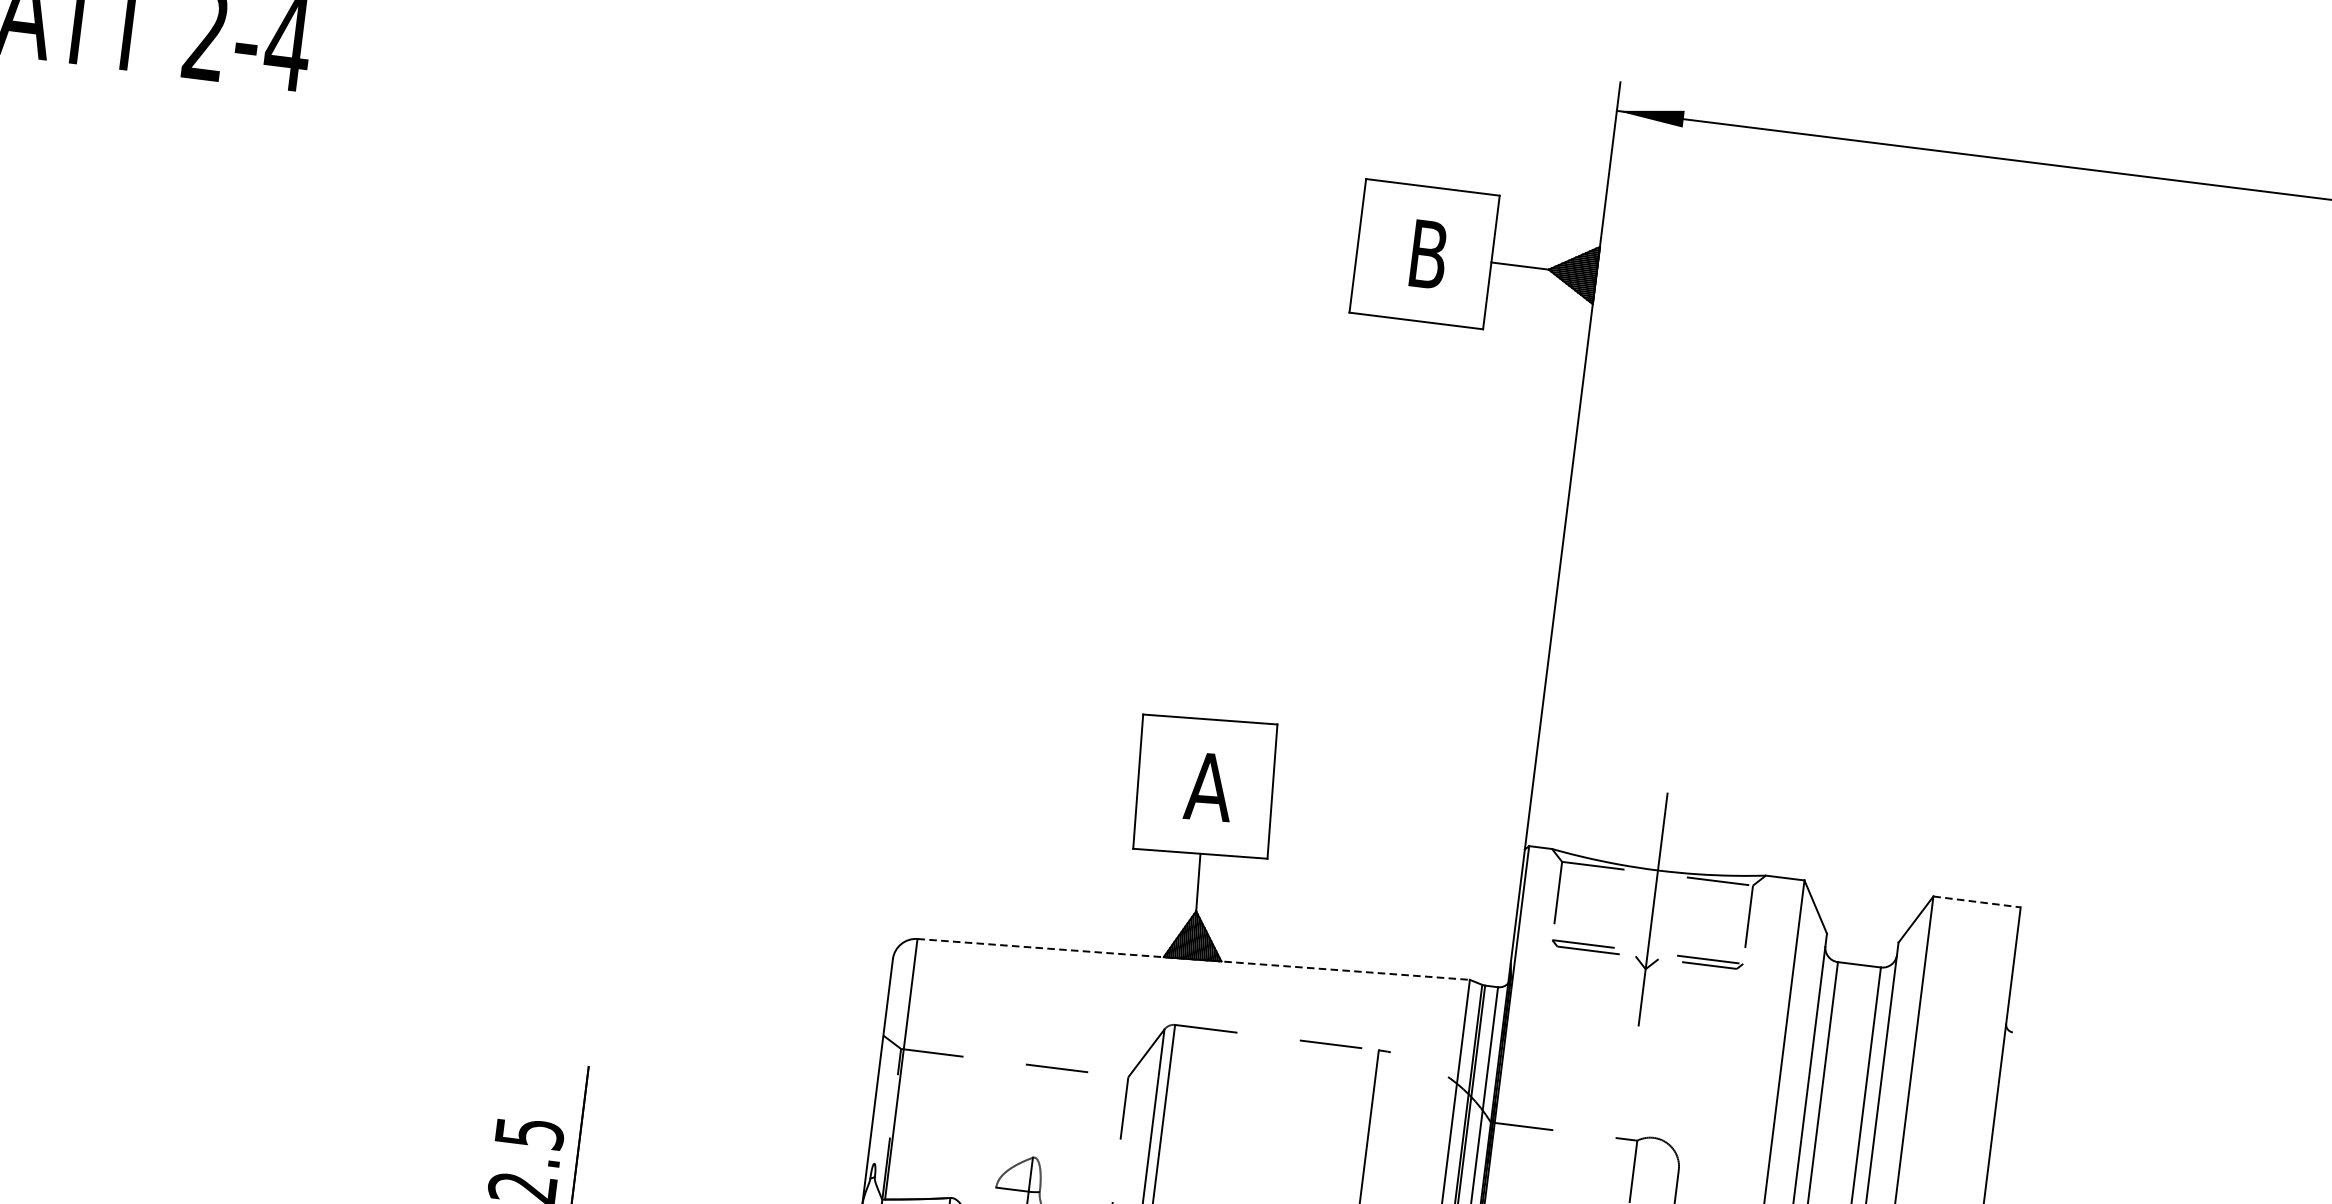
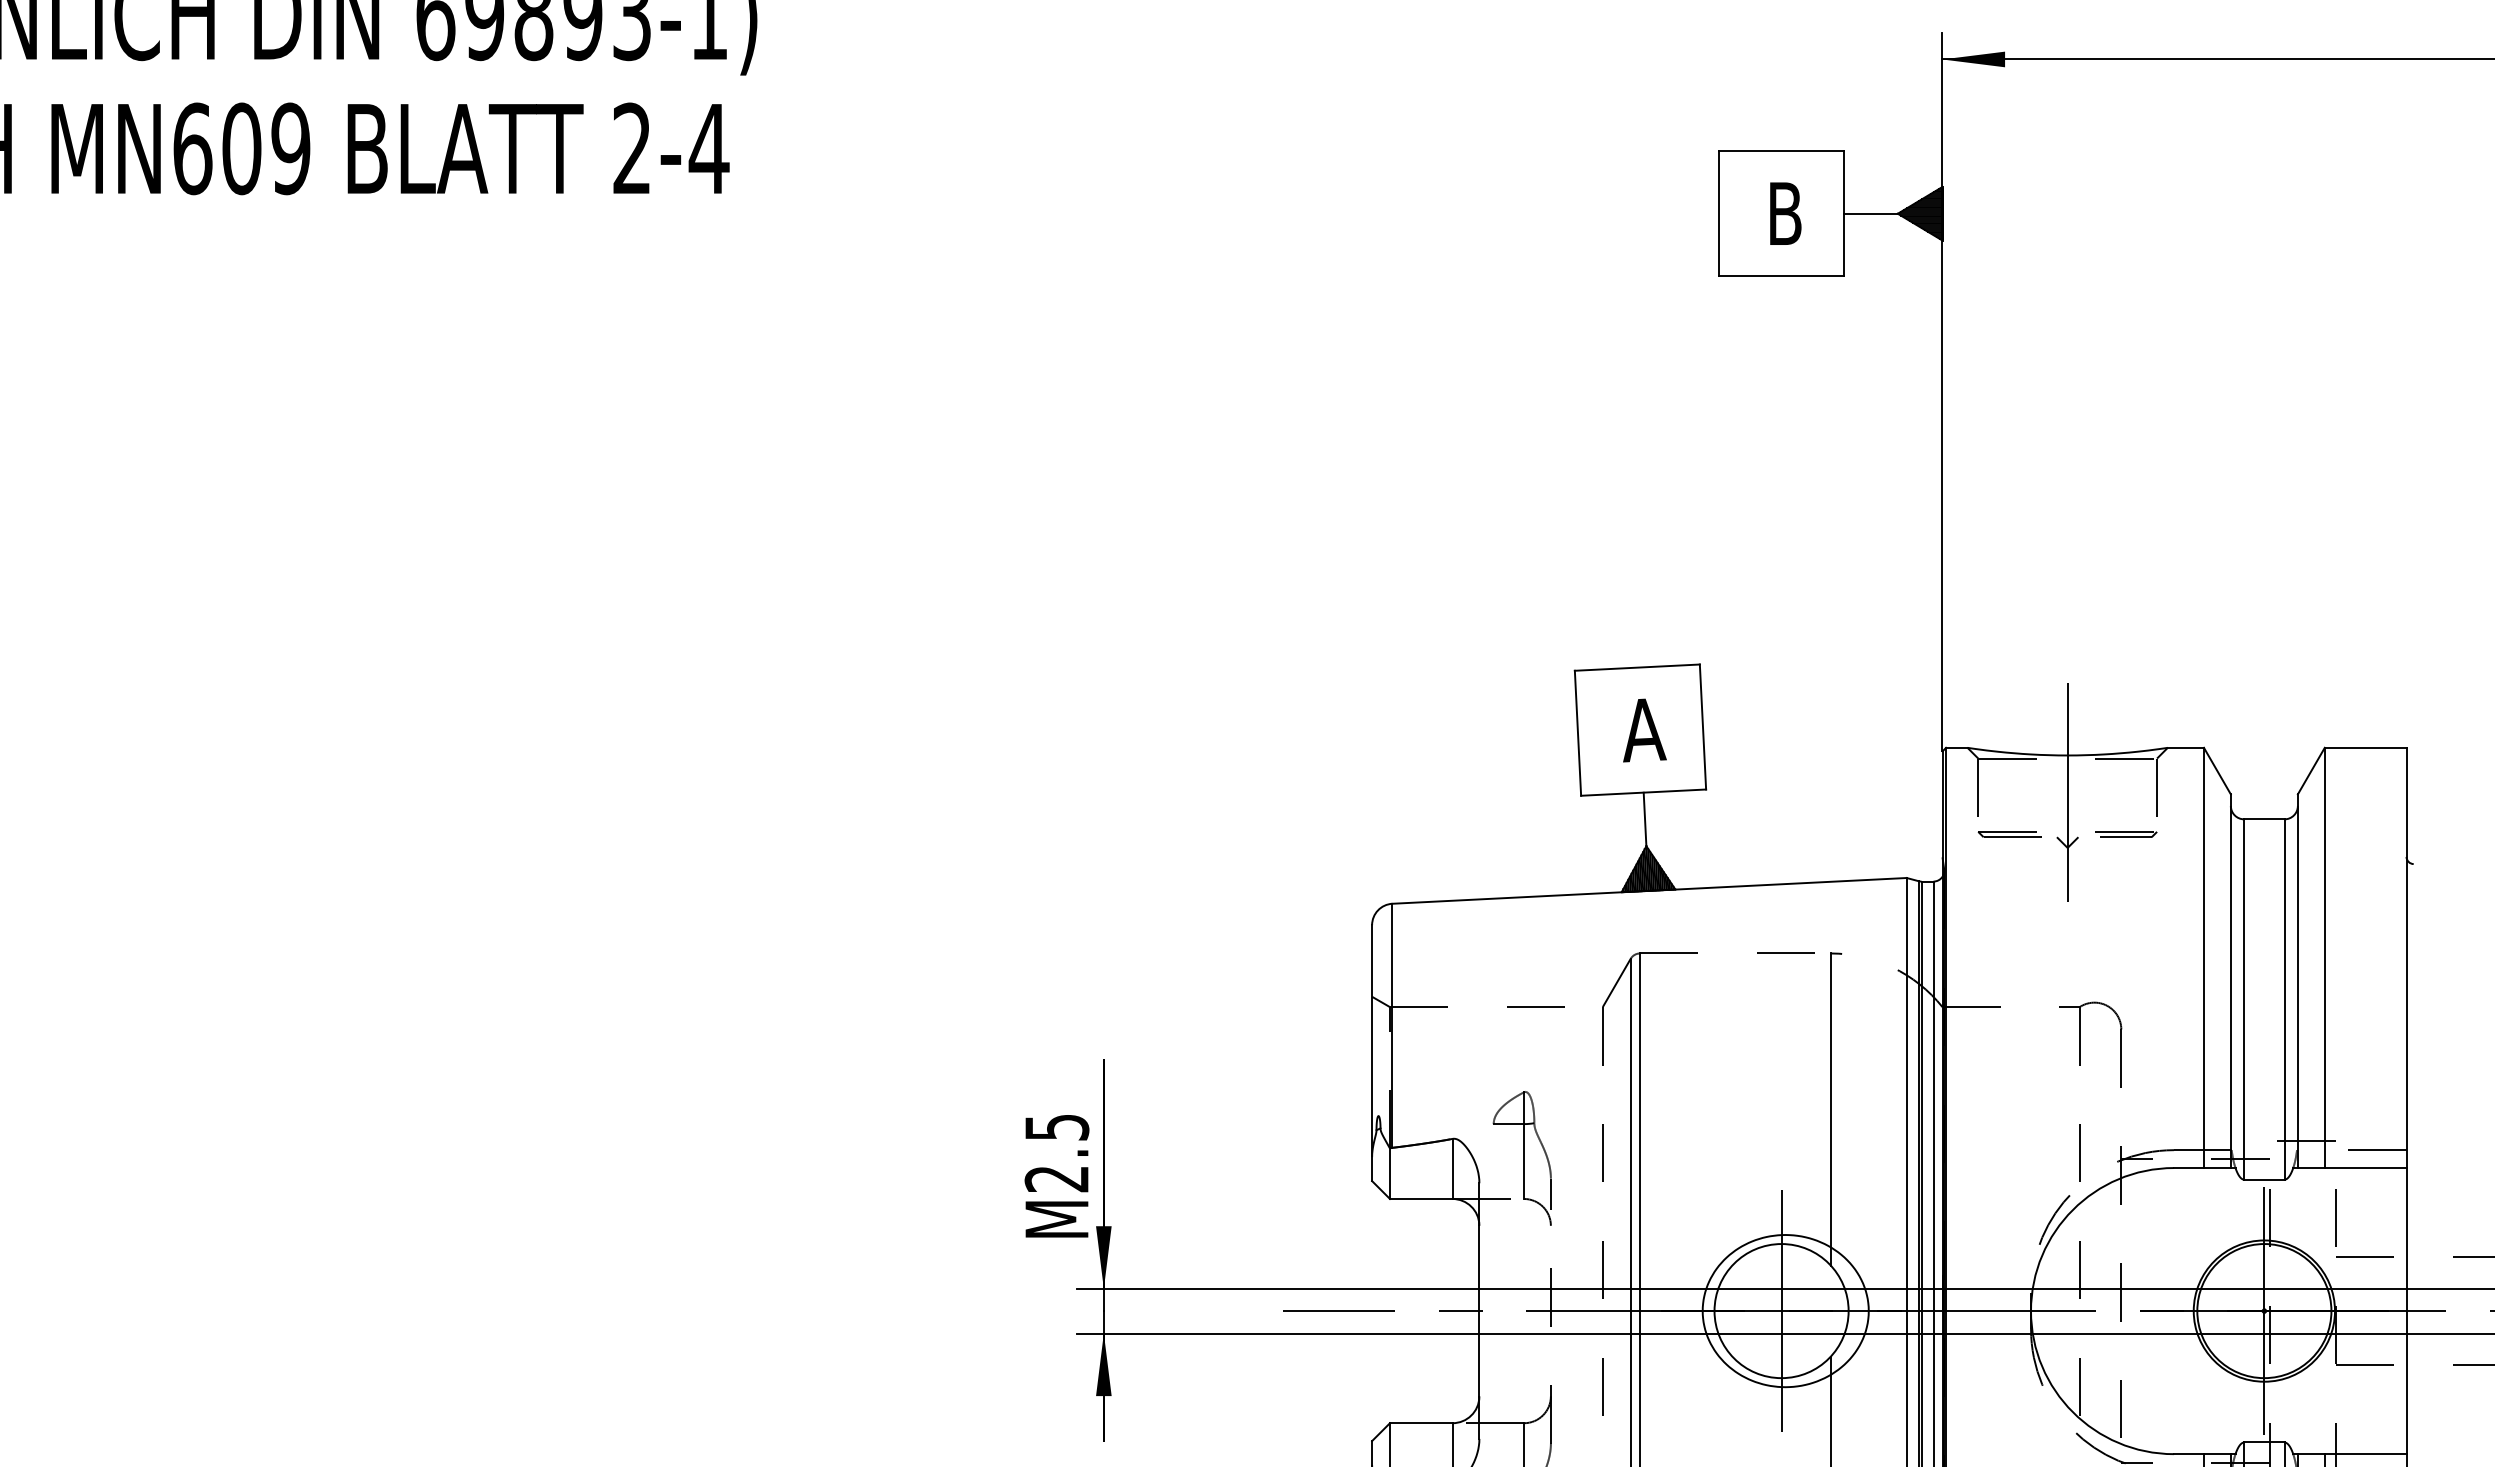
line: (1976, 901) -> (2365, 747), dashed -> solid
line: (1194, 959) -> (1650, 890), dashed -> solid

